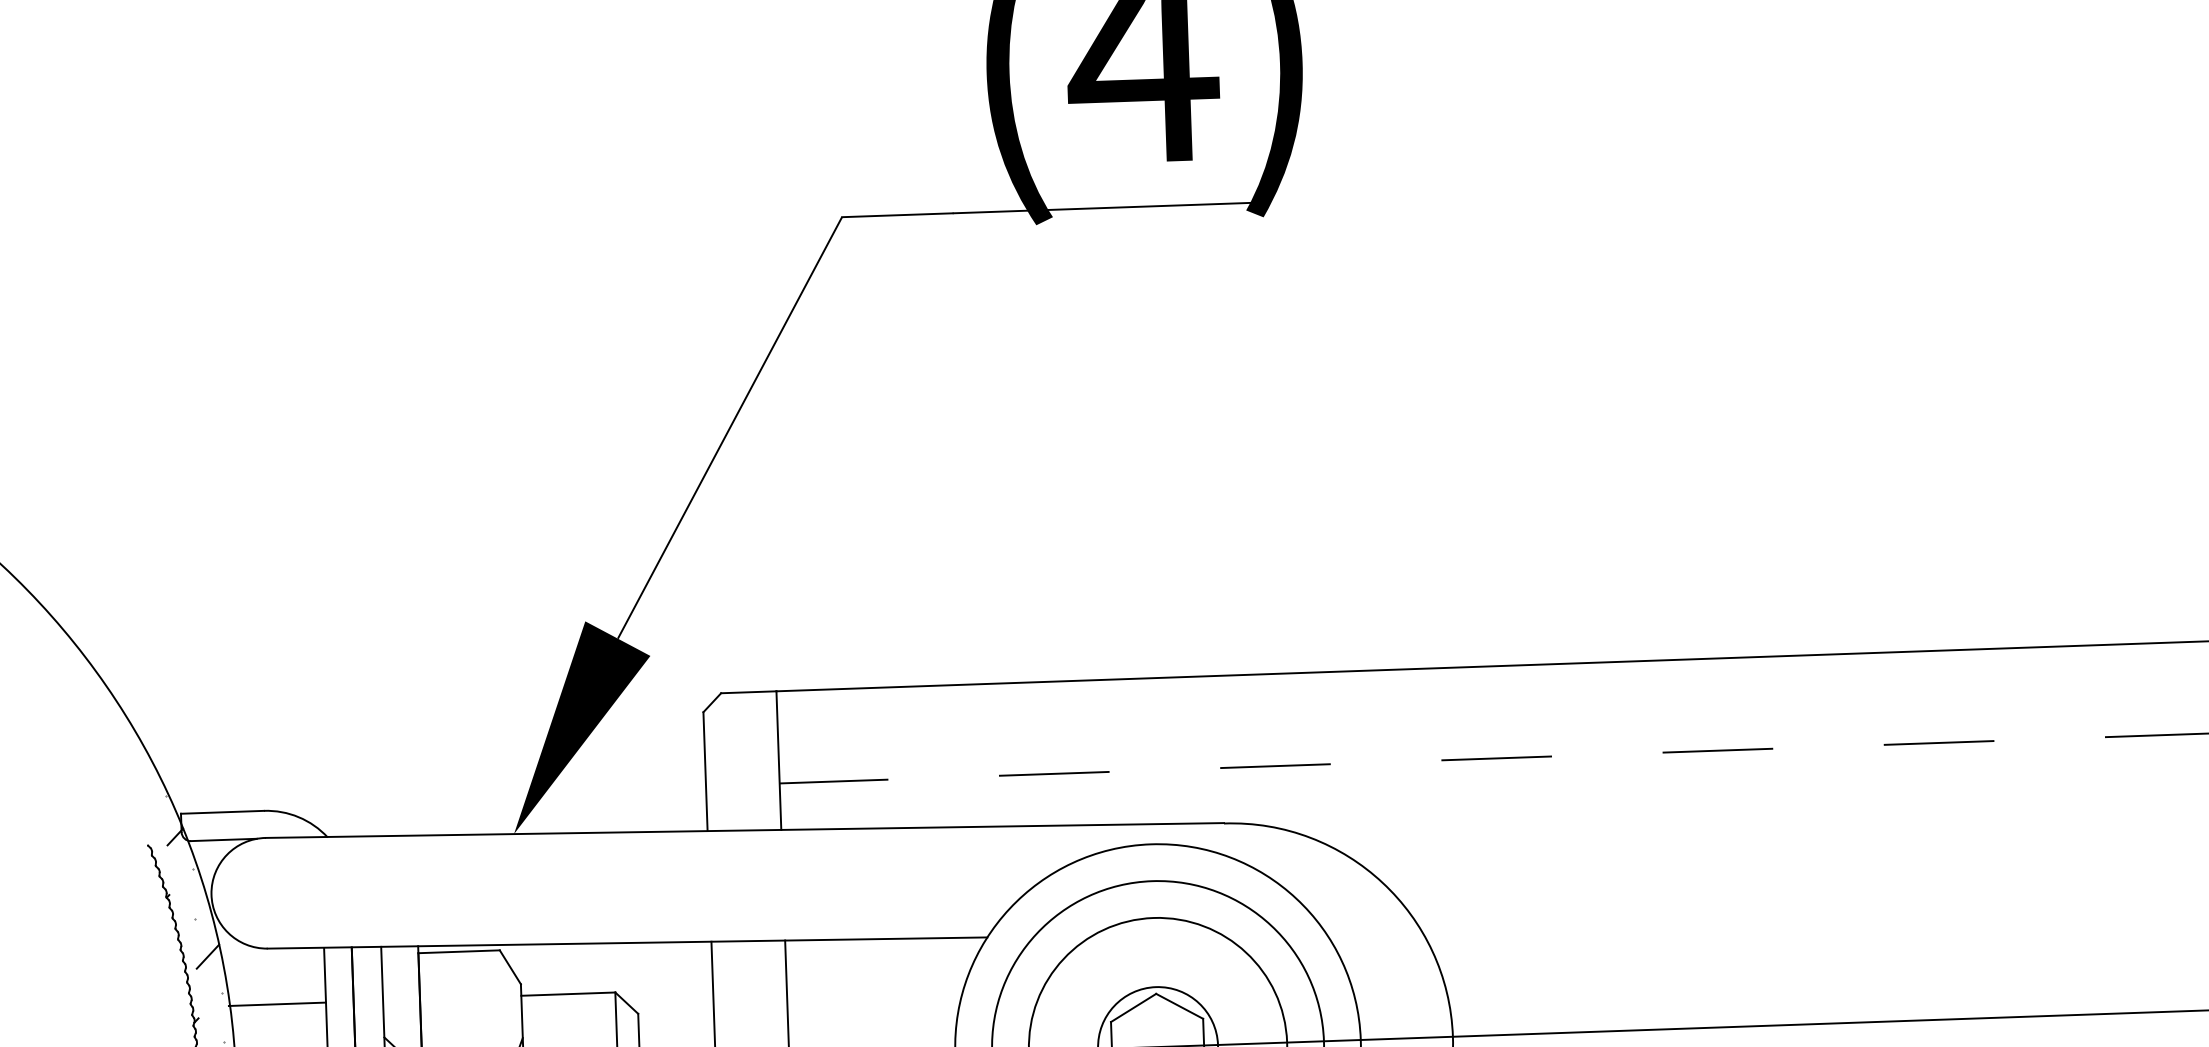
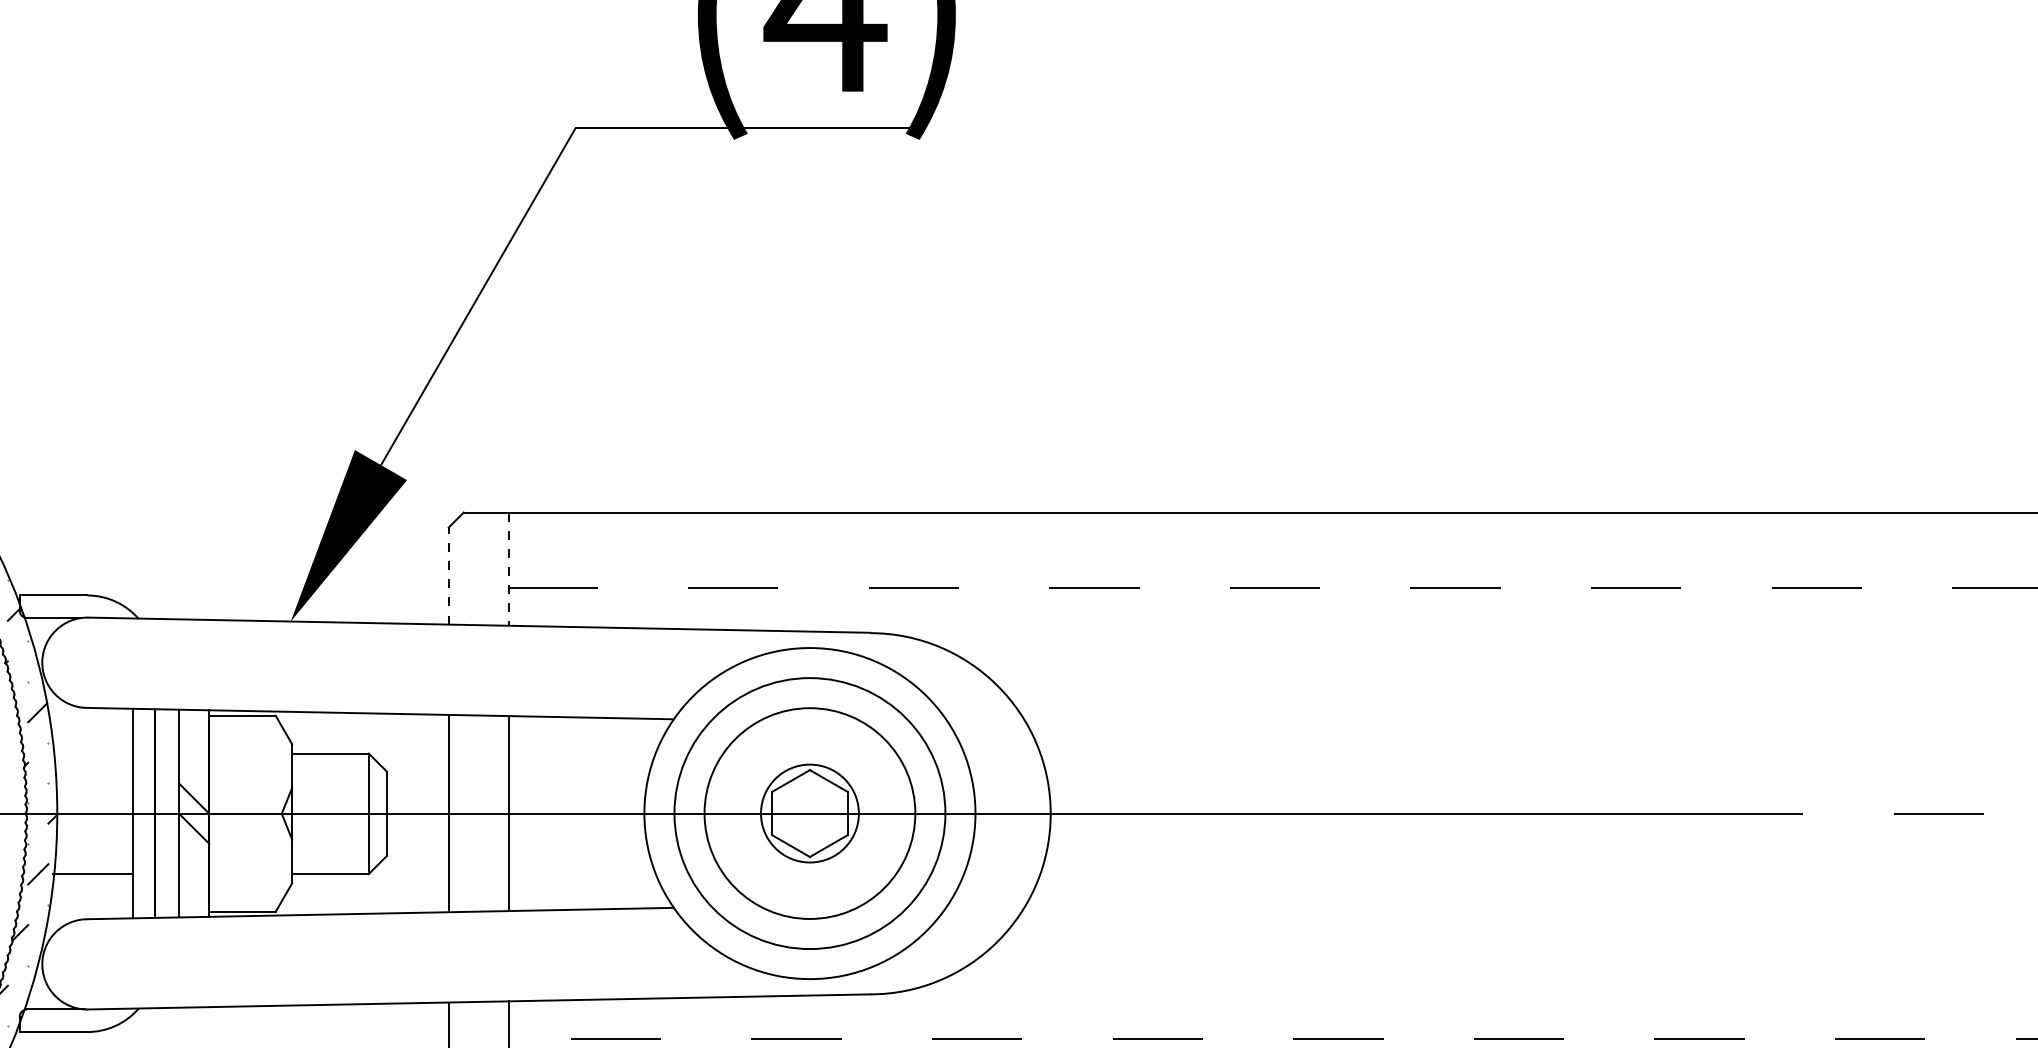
line: (778, 761) -> (508, 569), solid -> dashed
line: (705, 770) -> (448, 575), solid -> dashed
line: (276, 1004) -> (92, 753), removed

